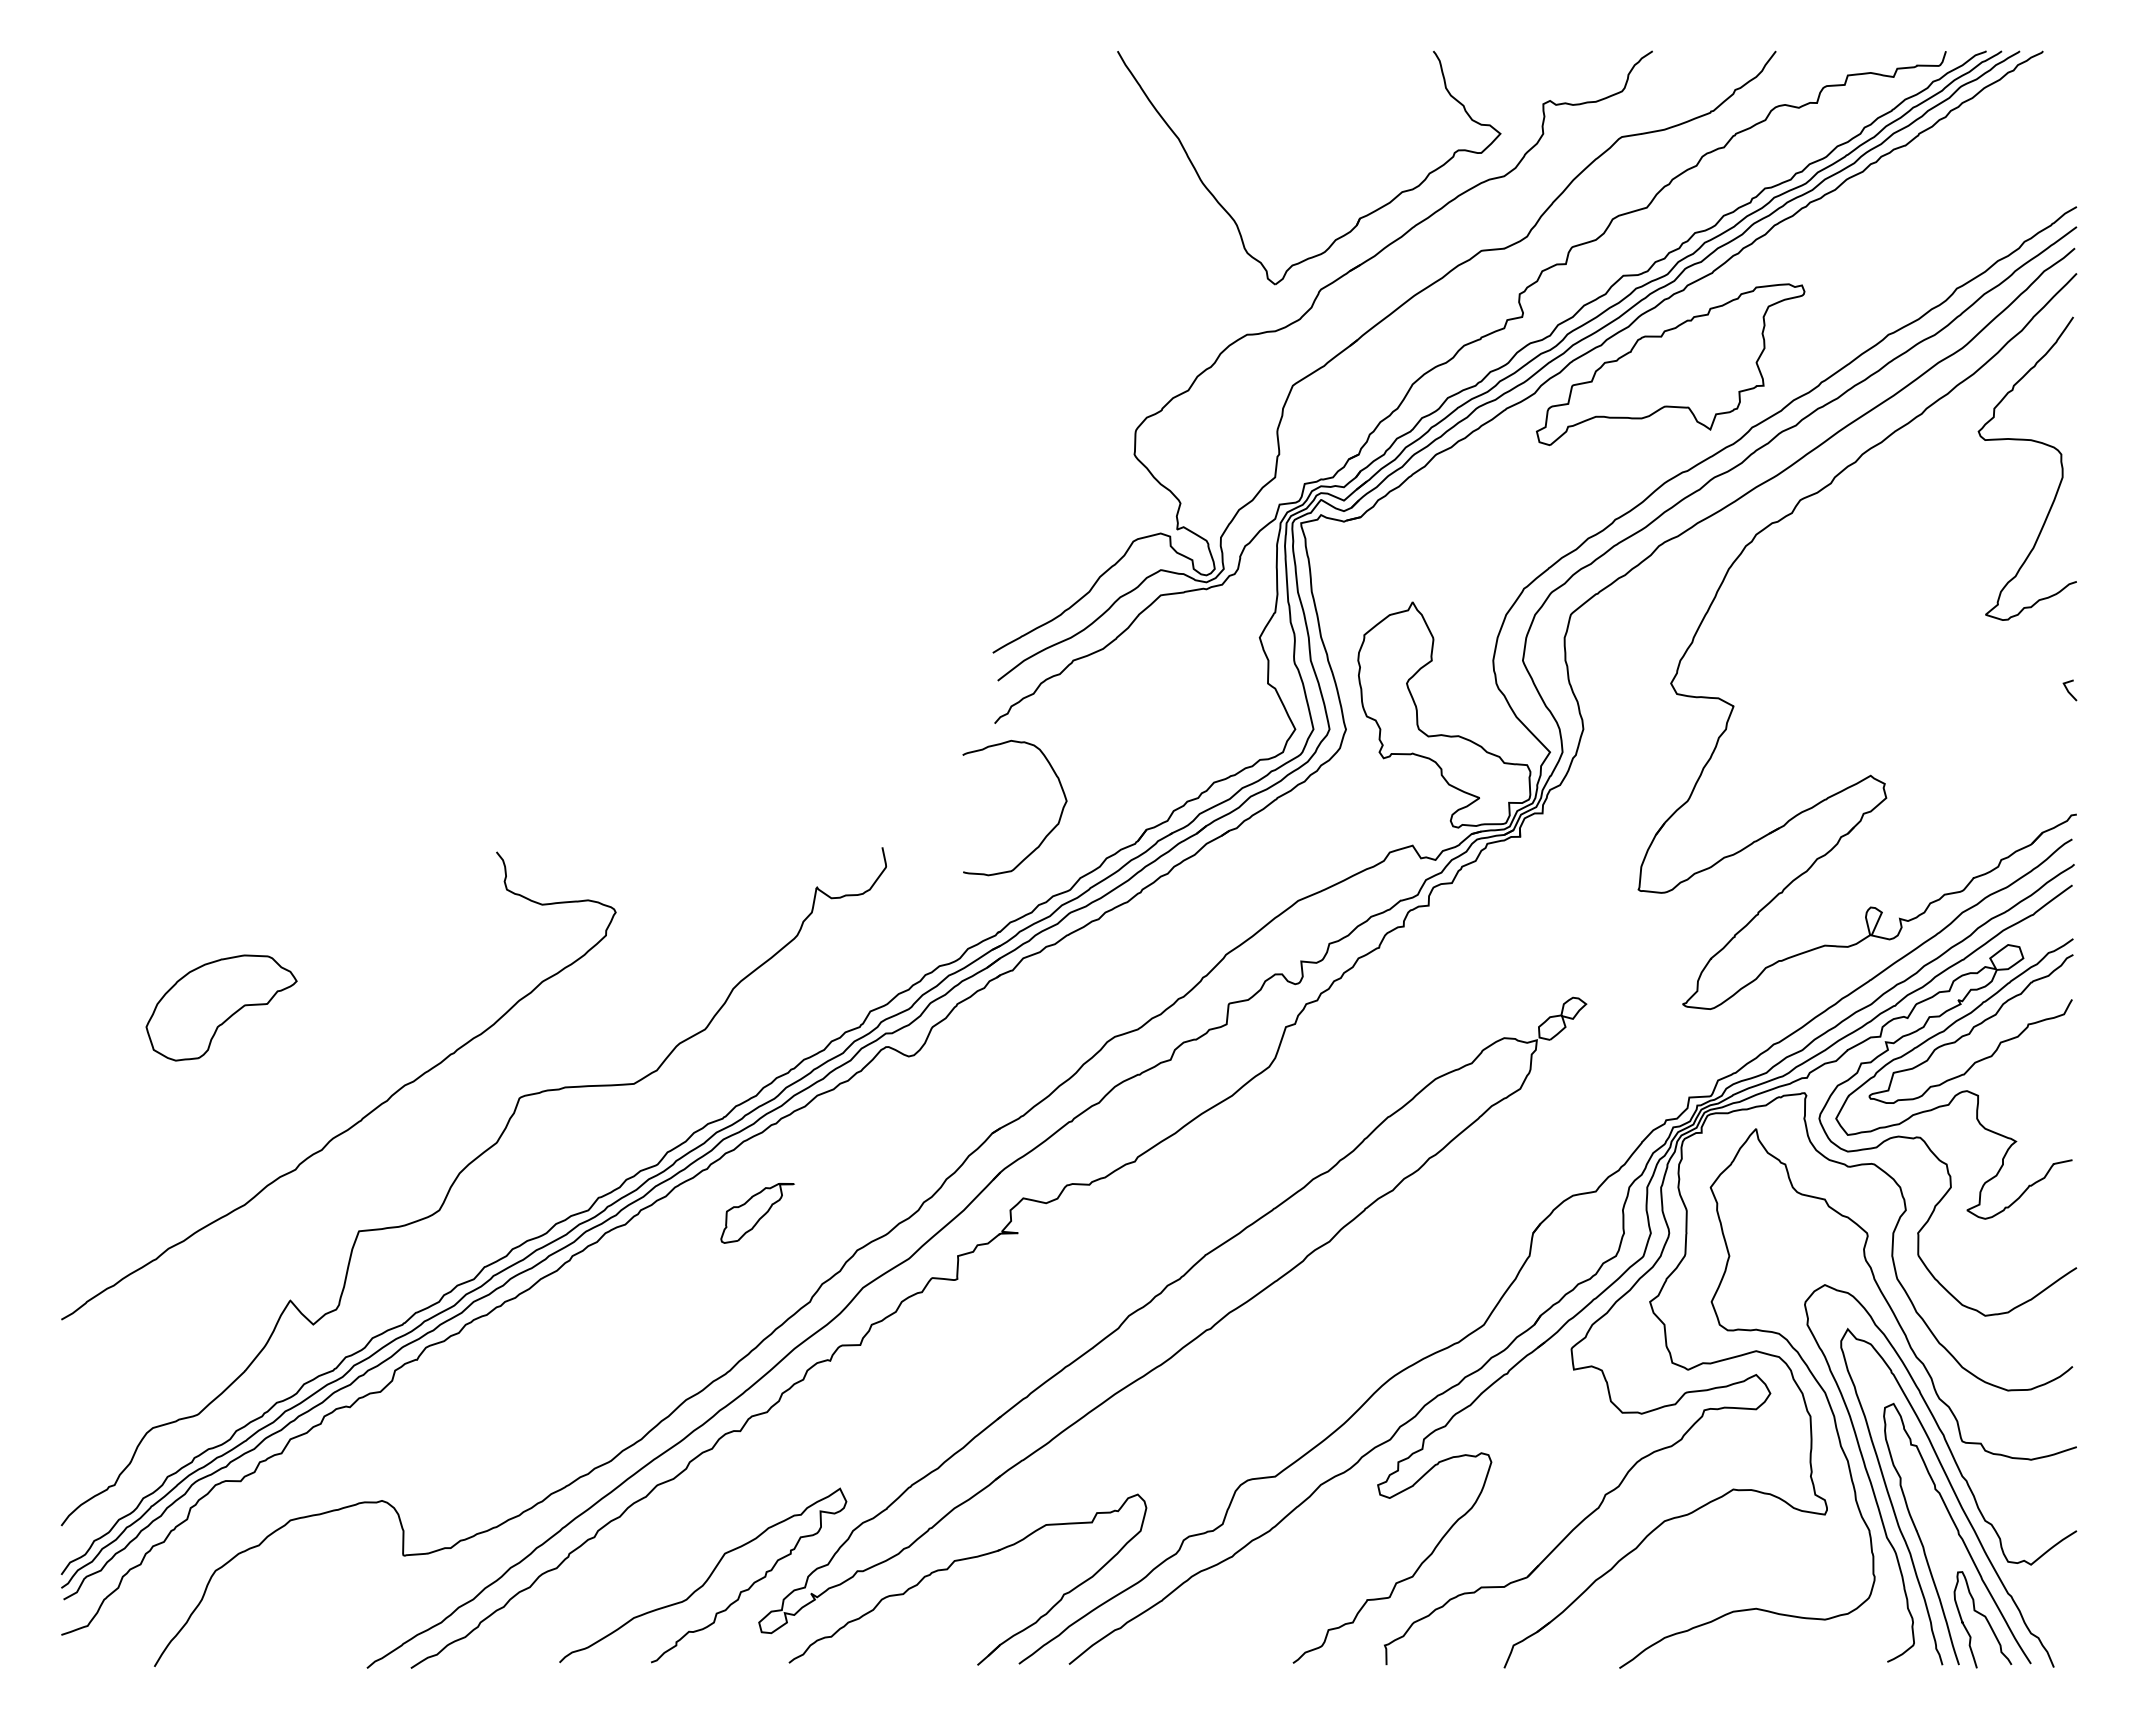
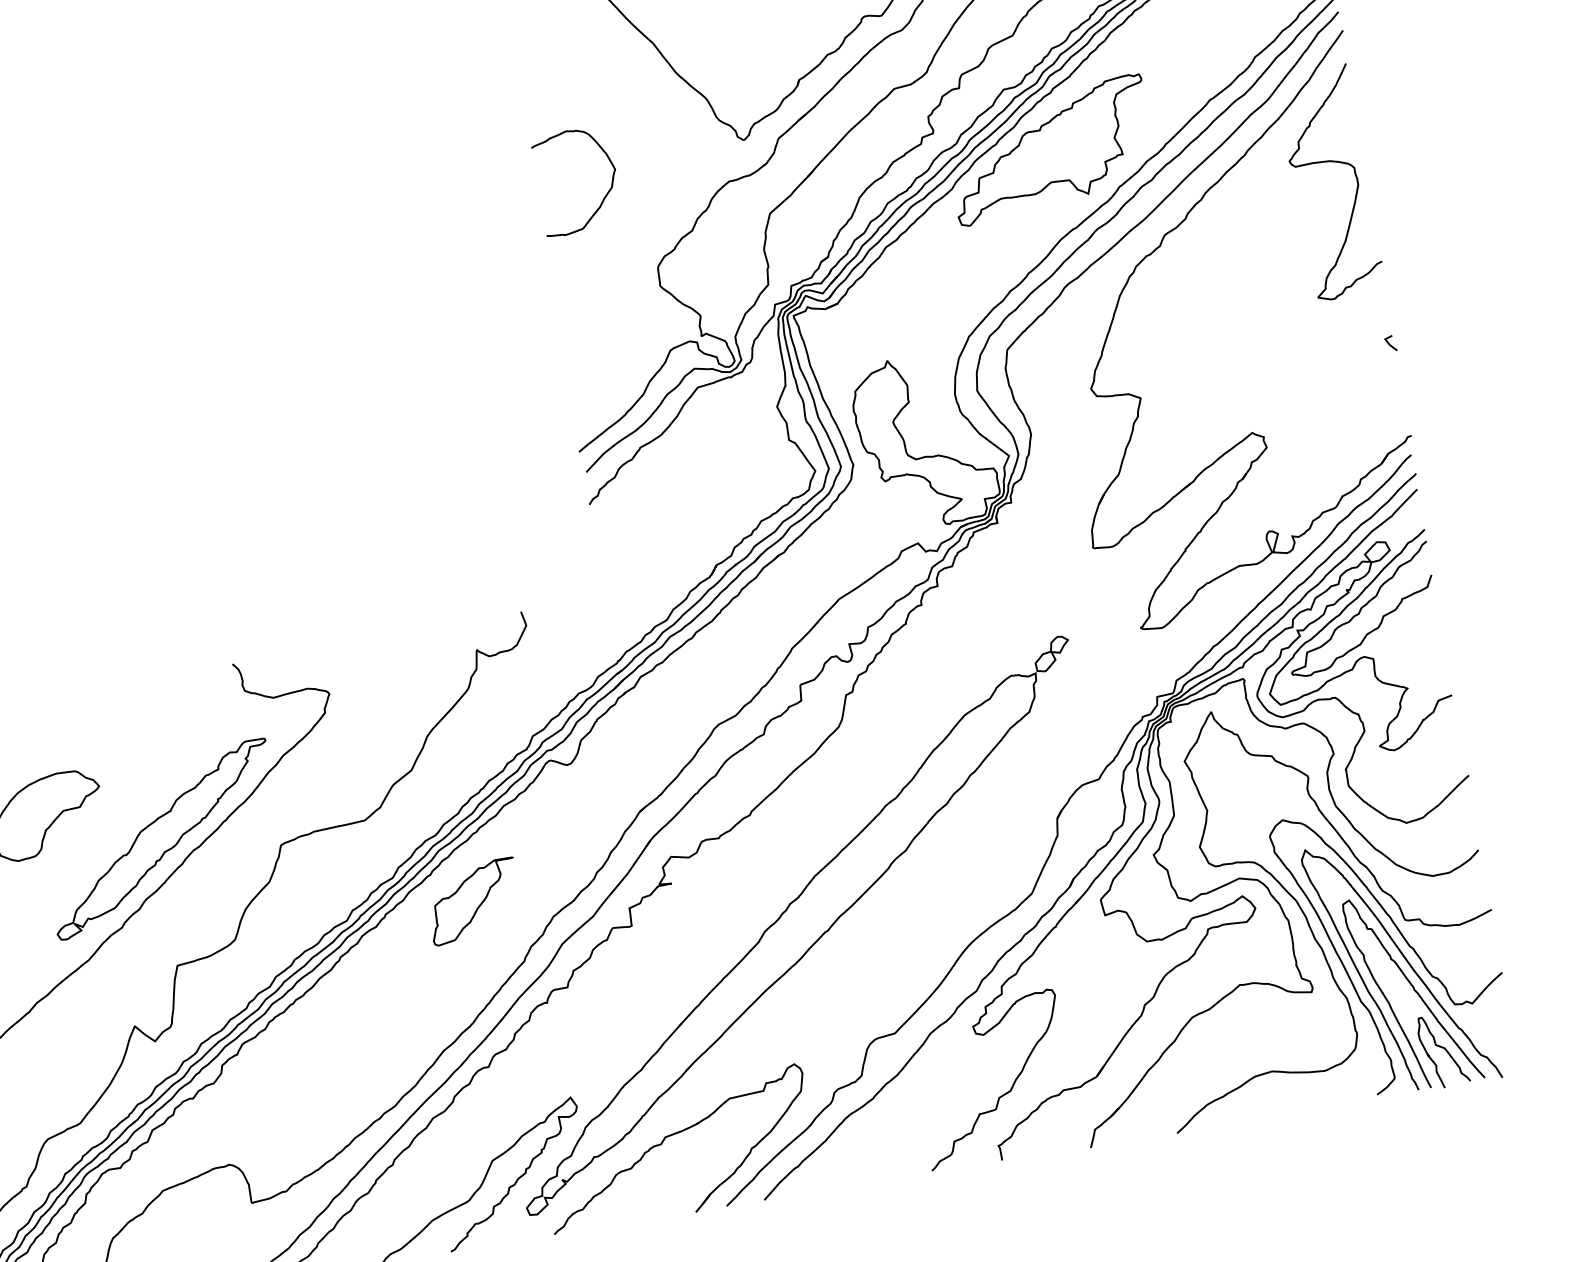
curve: (1045, 835) -> (603, 197), moved
part: (366, 1063) -> (161, 839), added
part: (757, 1213) -> (473, 901), size x1.67

